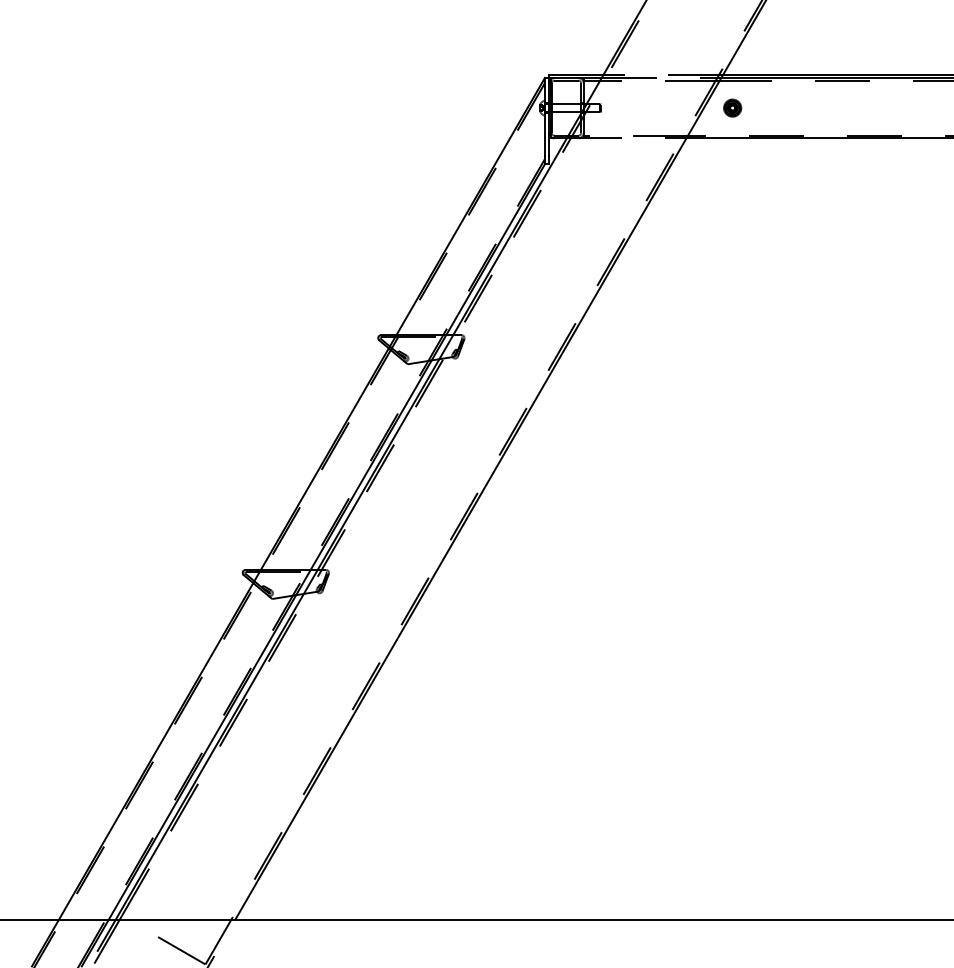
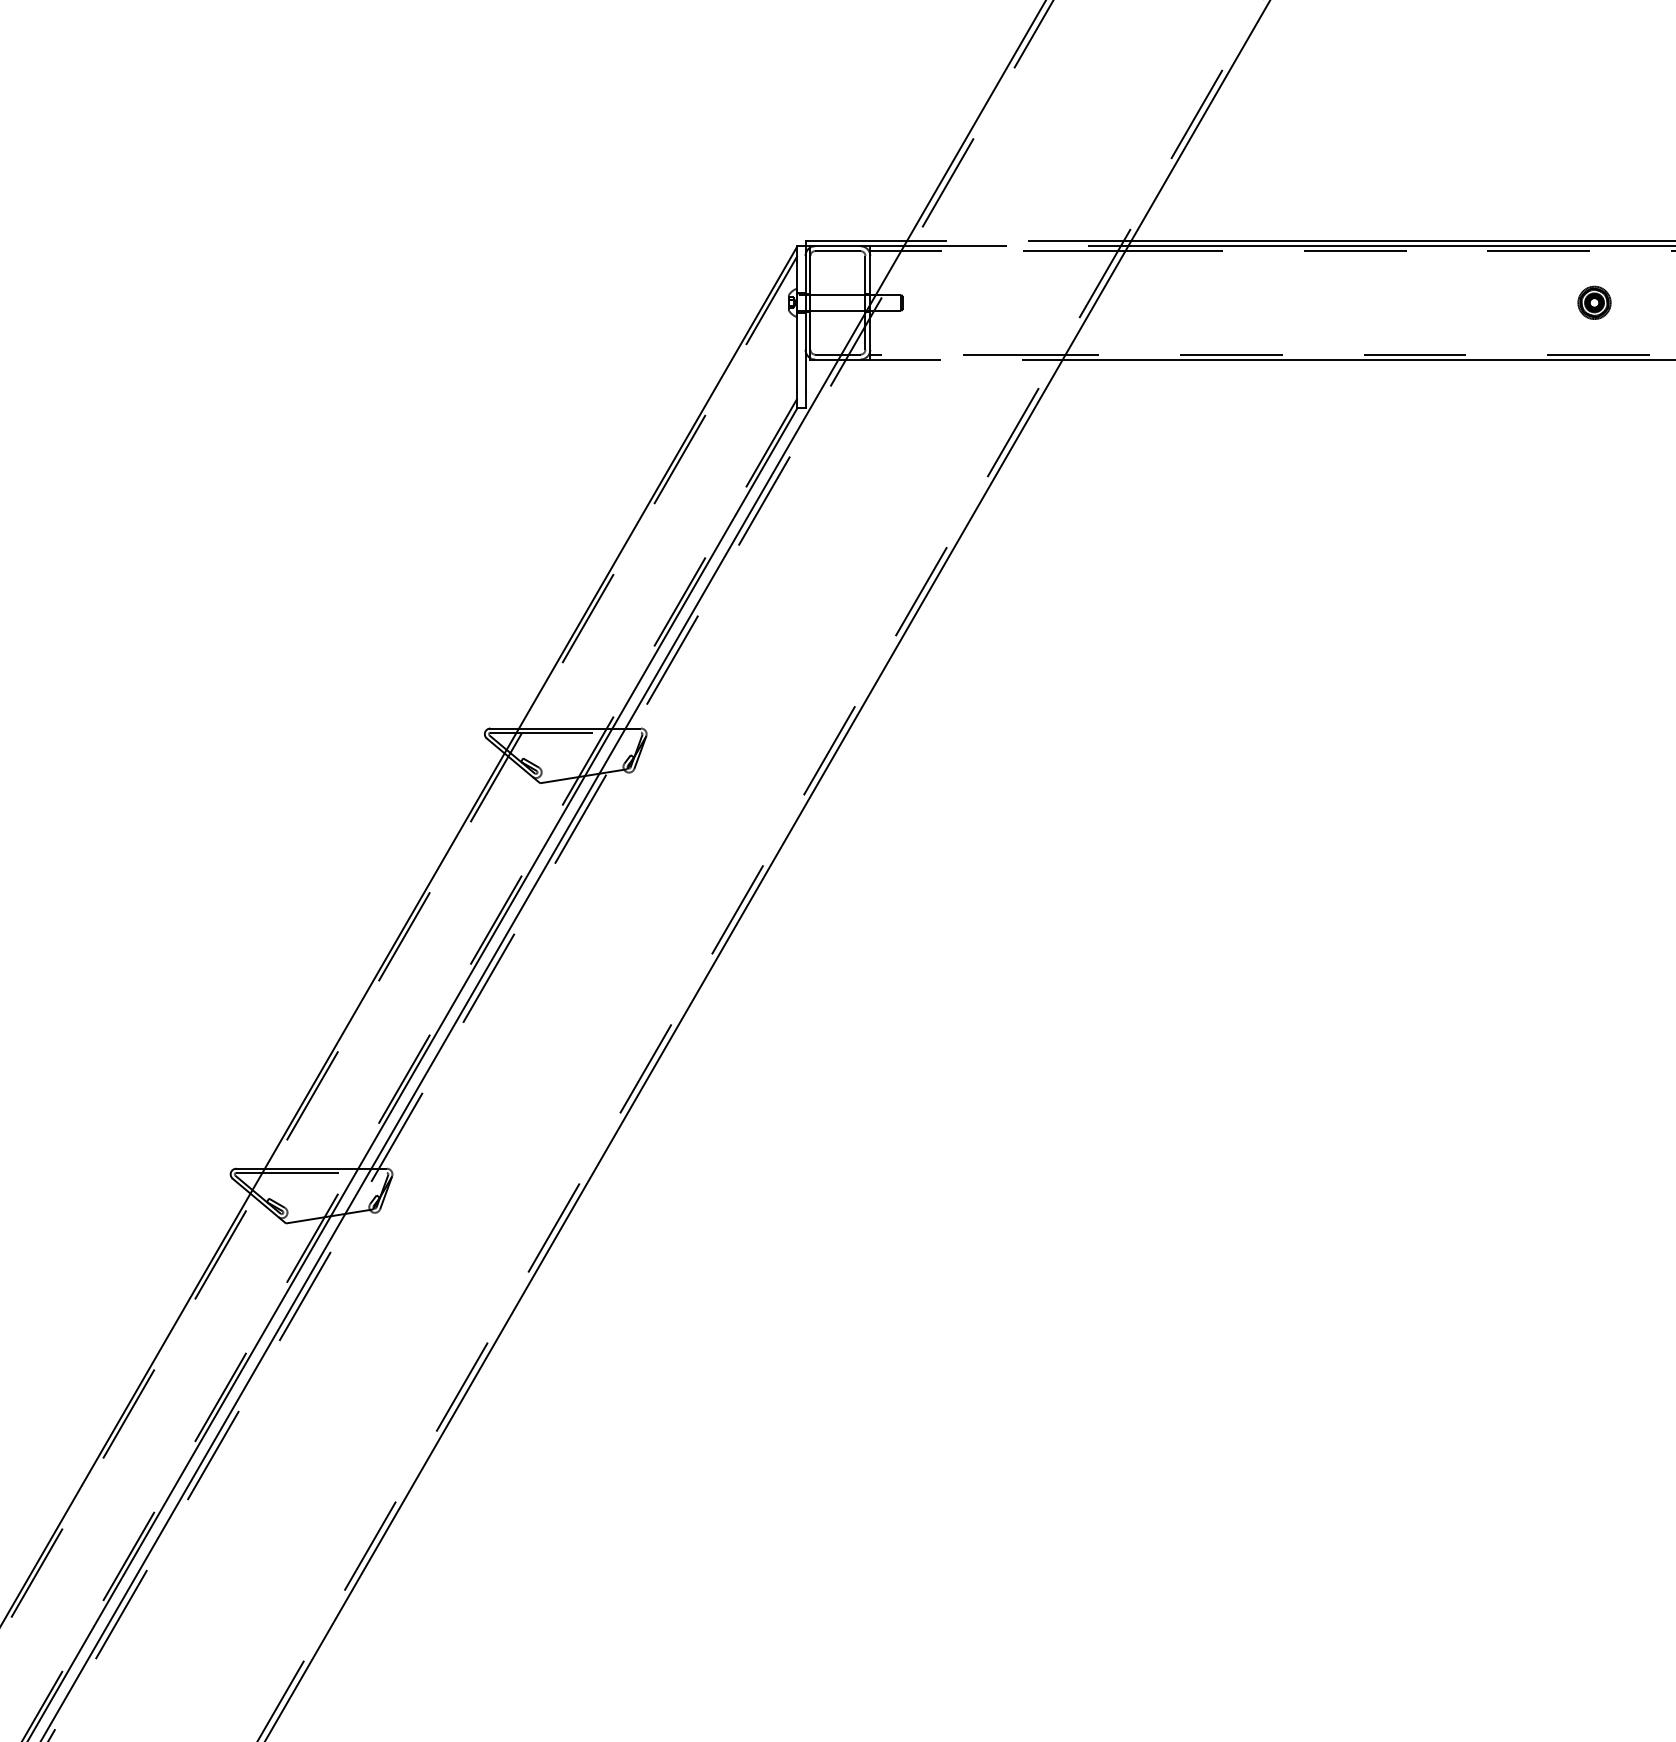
part: (732, 107) -> (1149, 301), removed

